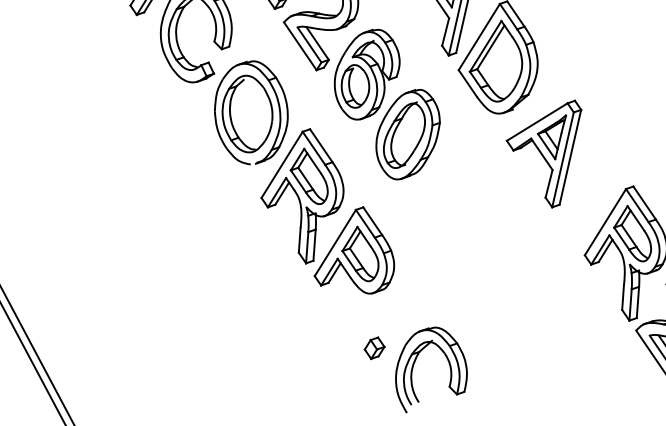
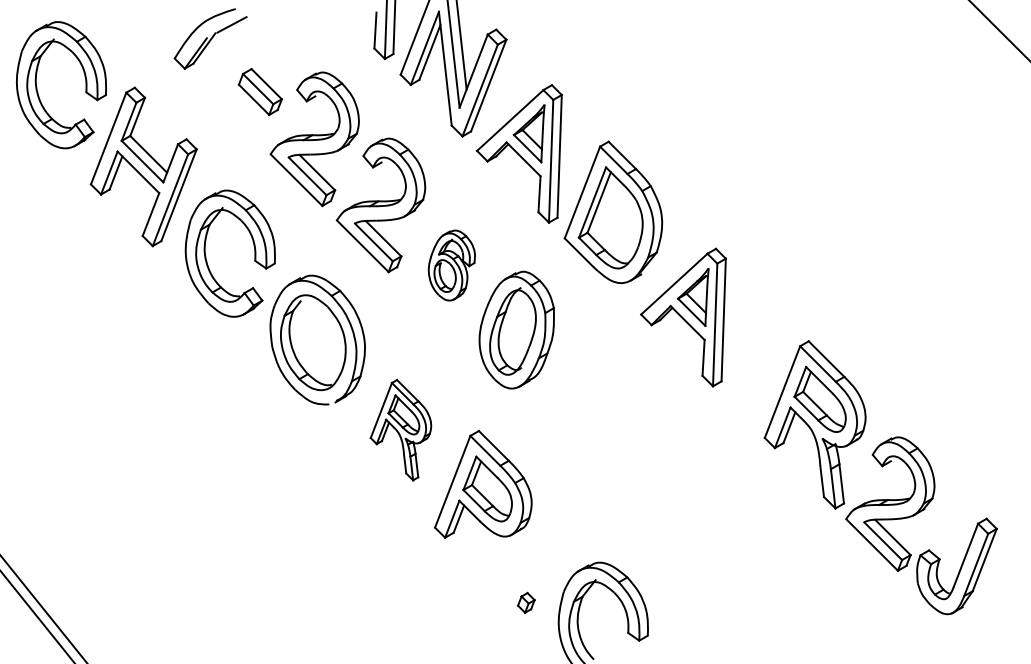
part: (366, 74) -> (451, 265), size x0.6
part: (302, 194) -> (400, 429), size x0.6
part: (374, 347) -> (526, 602), size x0.7

